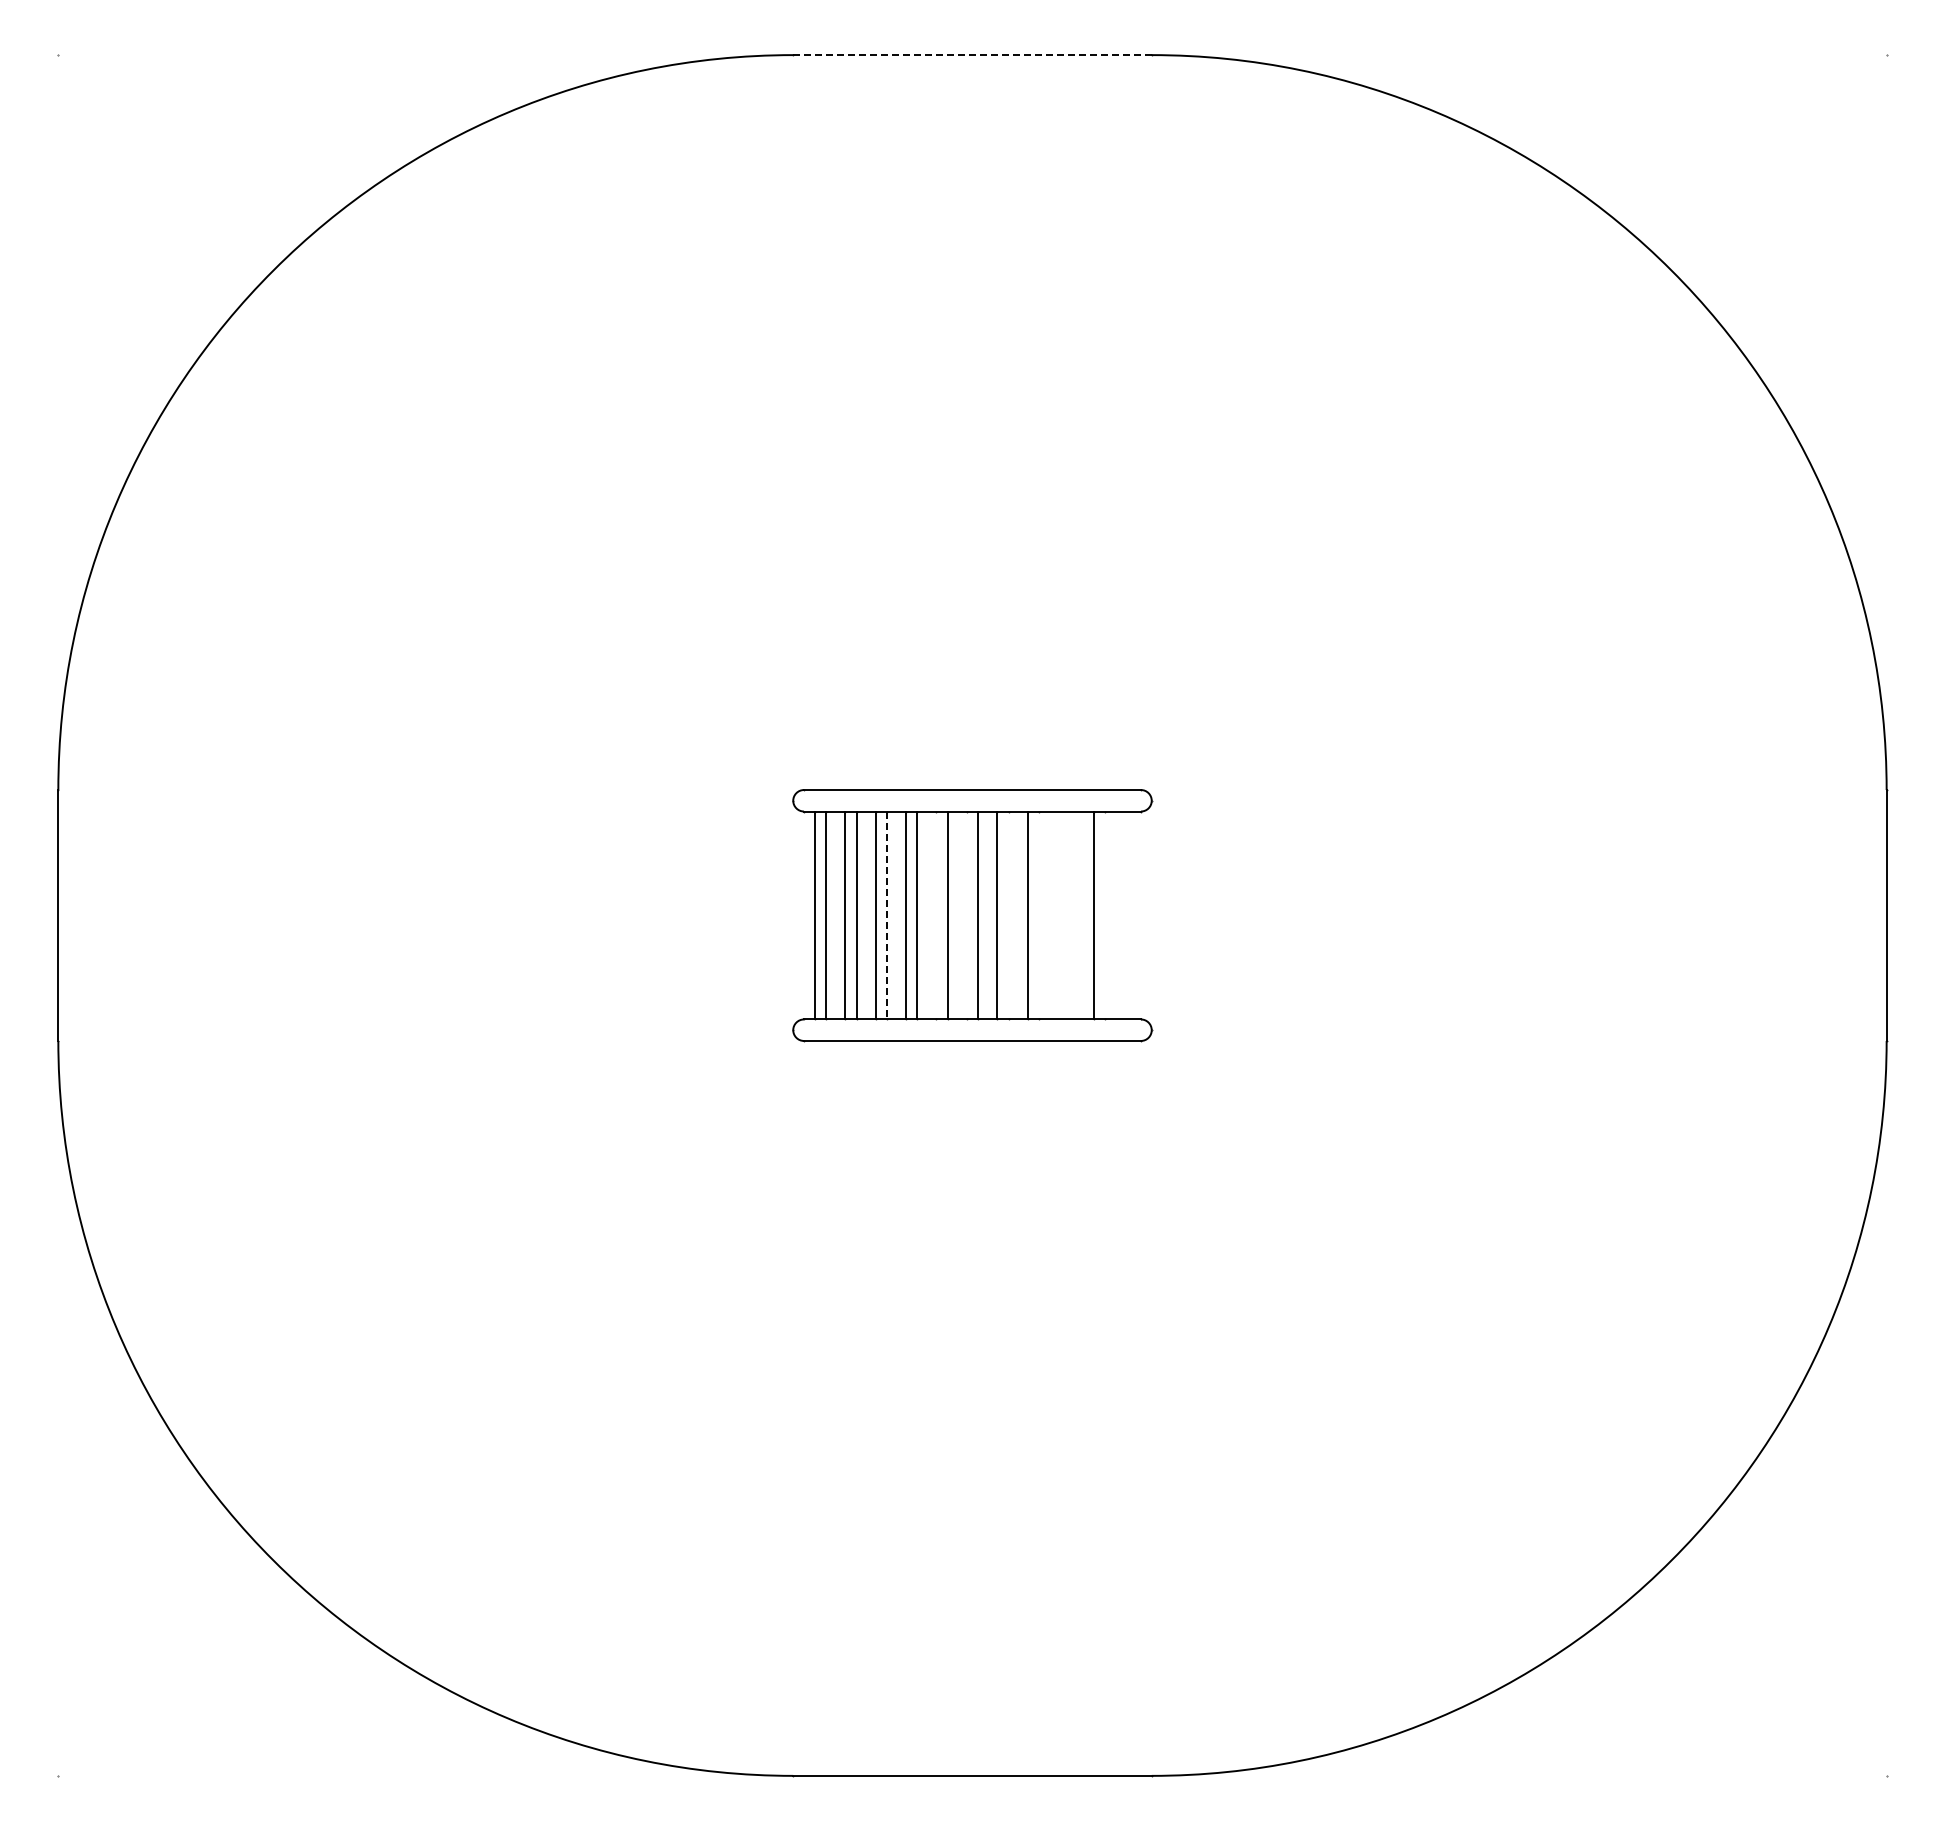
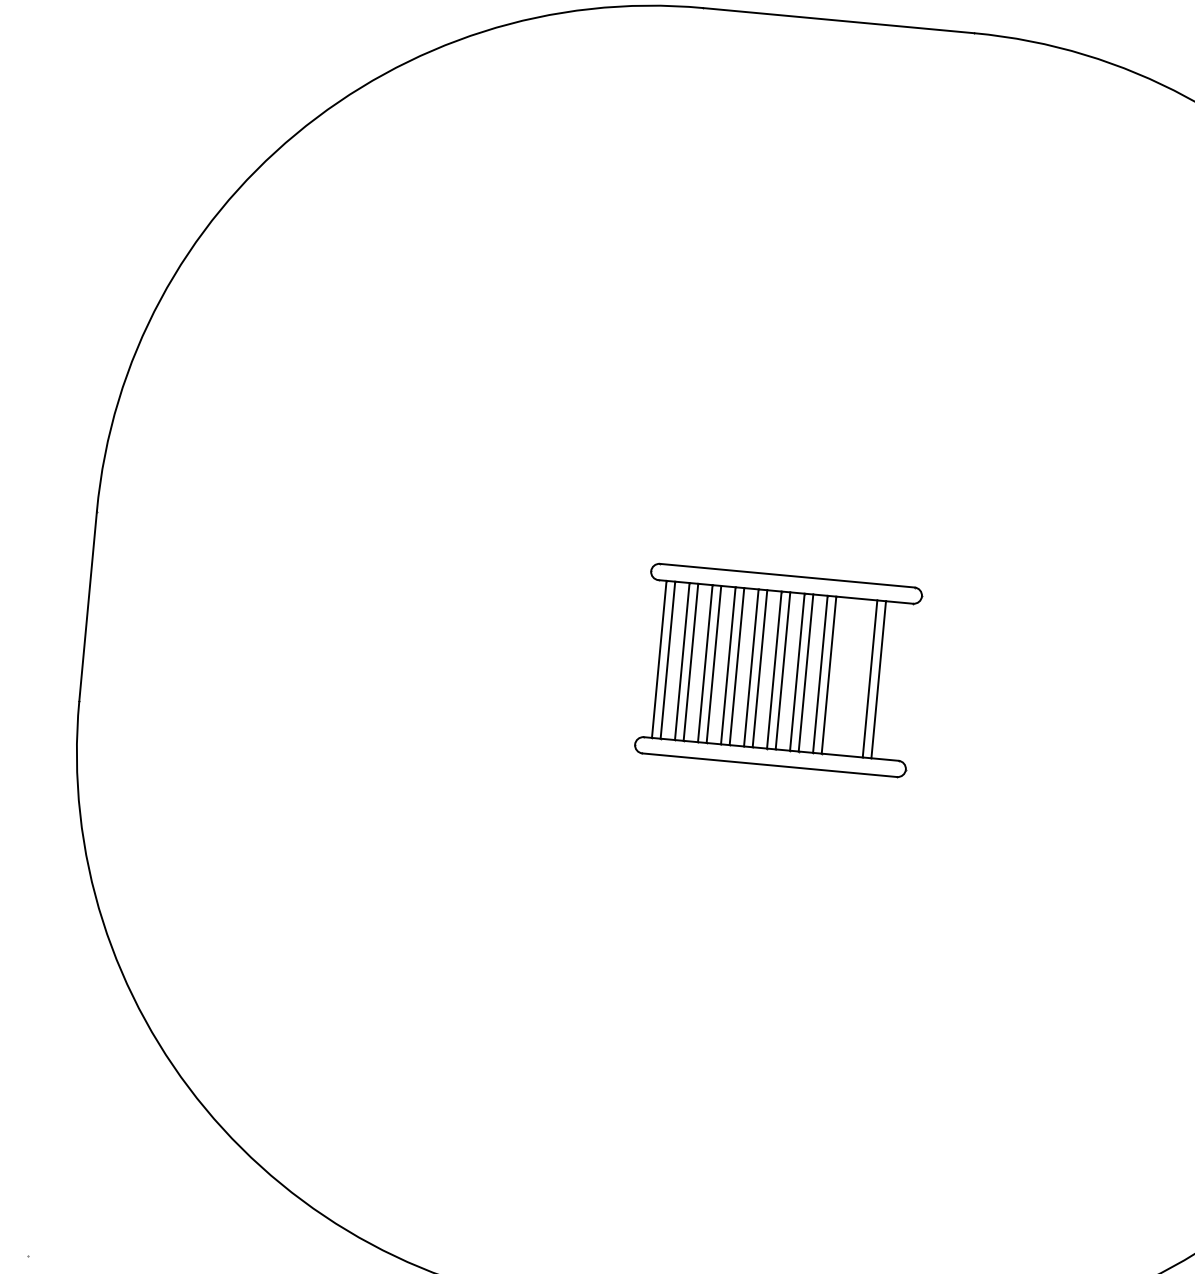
line: (972, 55) -> (838, 20), dashed -> solid
line: (887, 915) -> (714, 664), dashed -> solid
line: (936, 915) -> (751, 667), added
line: (966, 915) -> (774, 670), added
line: (1008, 915) -> (805, 672), added
line: (1039, 915) -> (829, 675), added
line: (1105, 915) -> (878, 679), added

